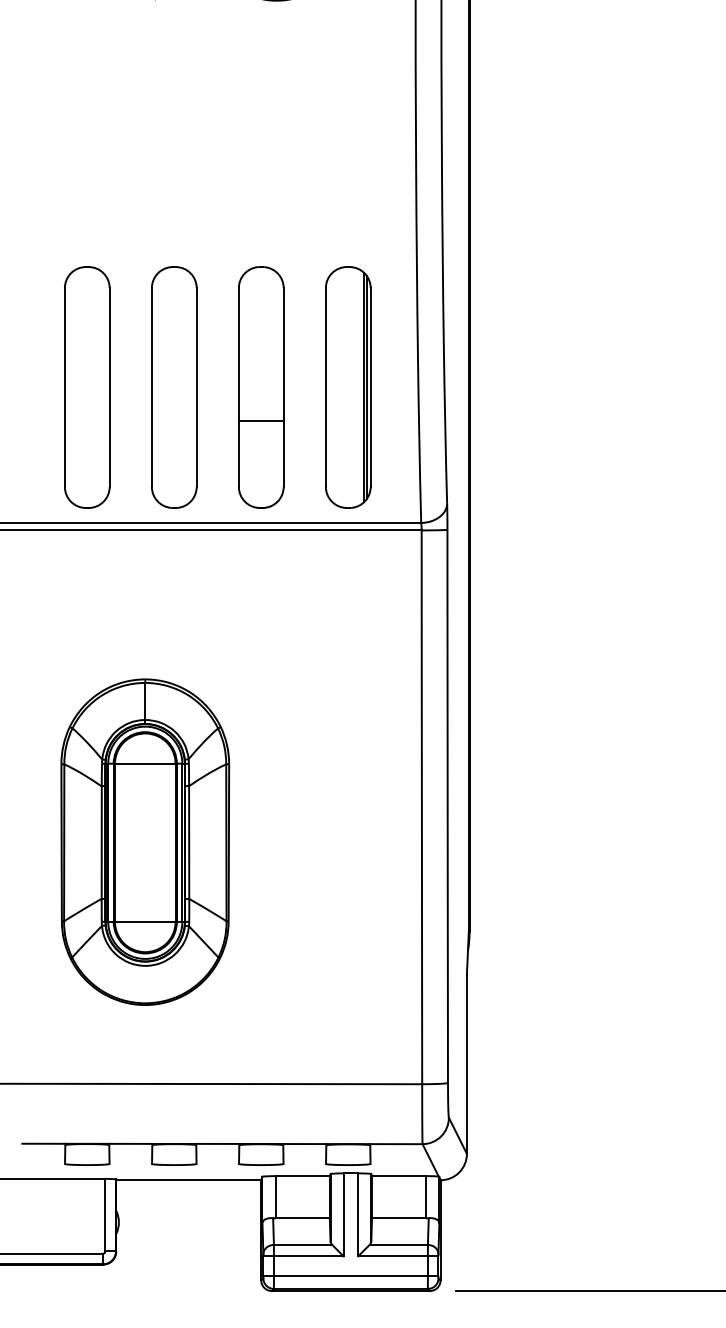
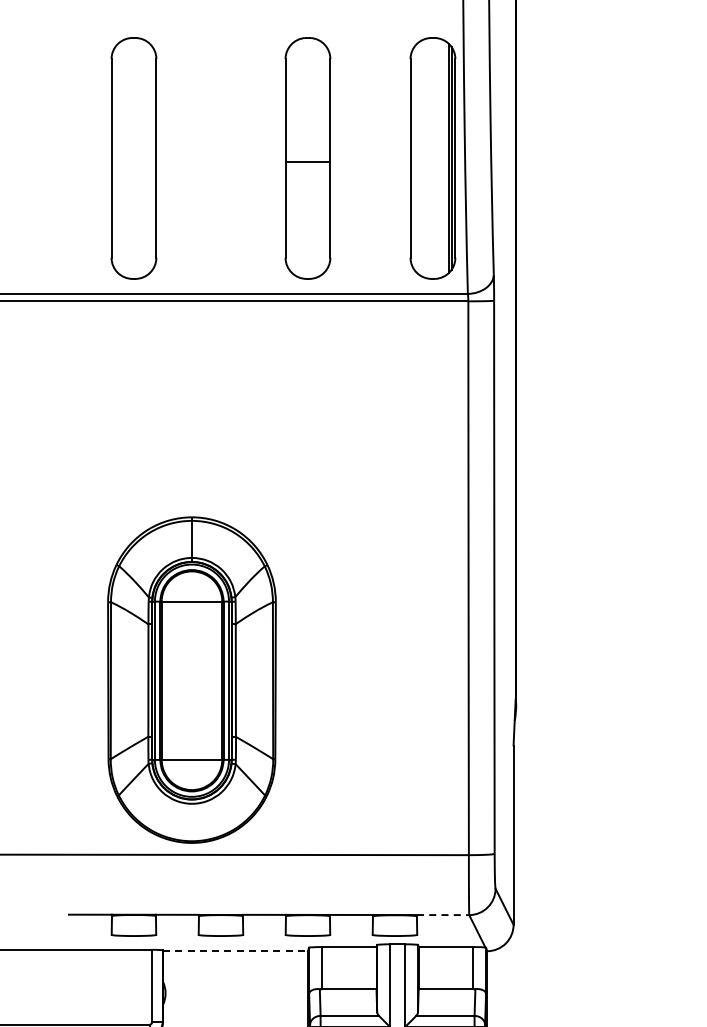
part: (174, 387) -> (221, 158), removed
part: (348, 387) -> (433, 158), moved
line: (260, 421) -> (307, 162), moved
part: (145, 841) -> (192, 679), moved
line: (396, 1144) -> (443, 915), solid -> dashed
line: (189, 1180) -> (236, 951), solid -> dashed

